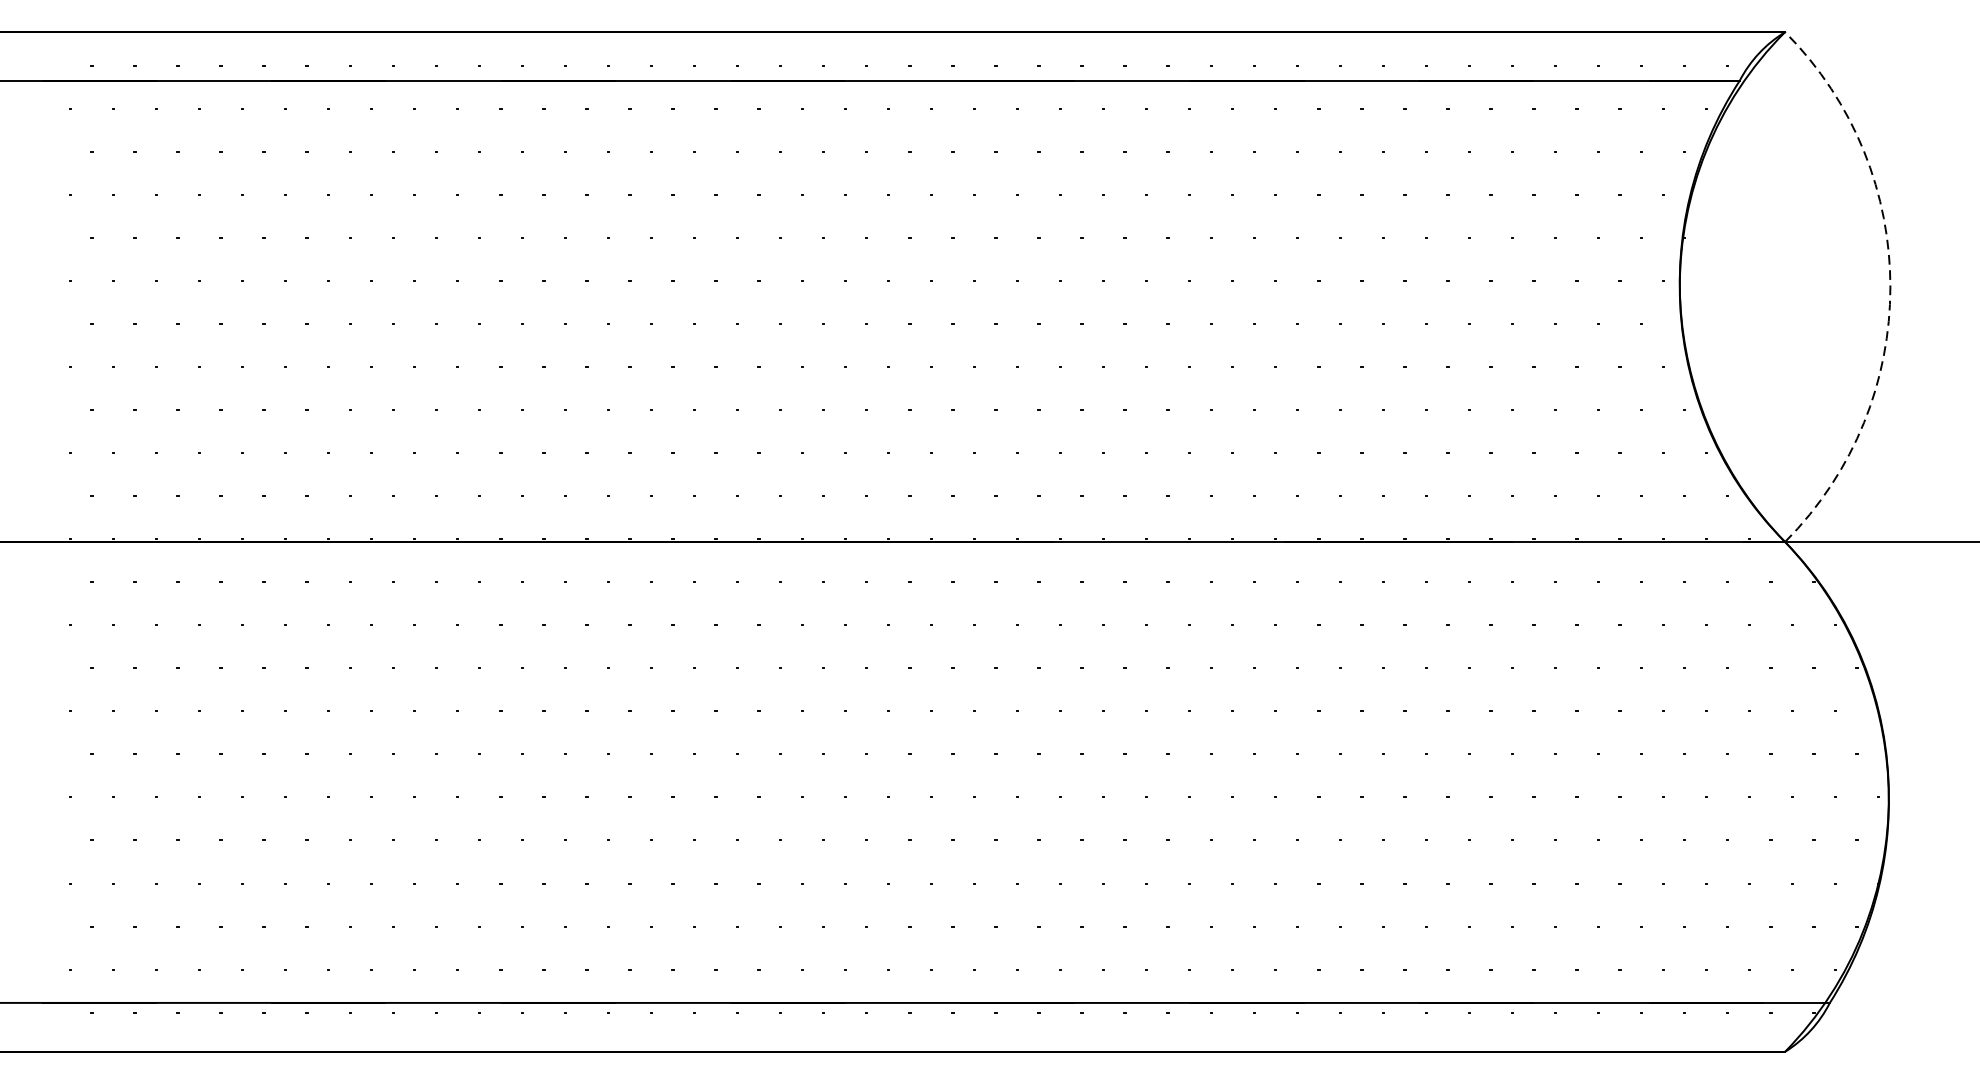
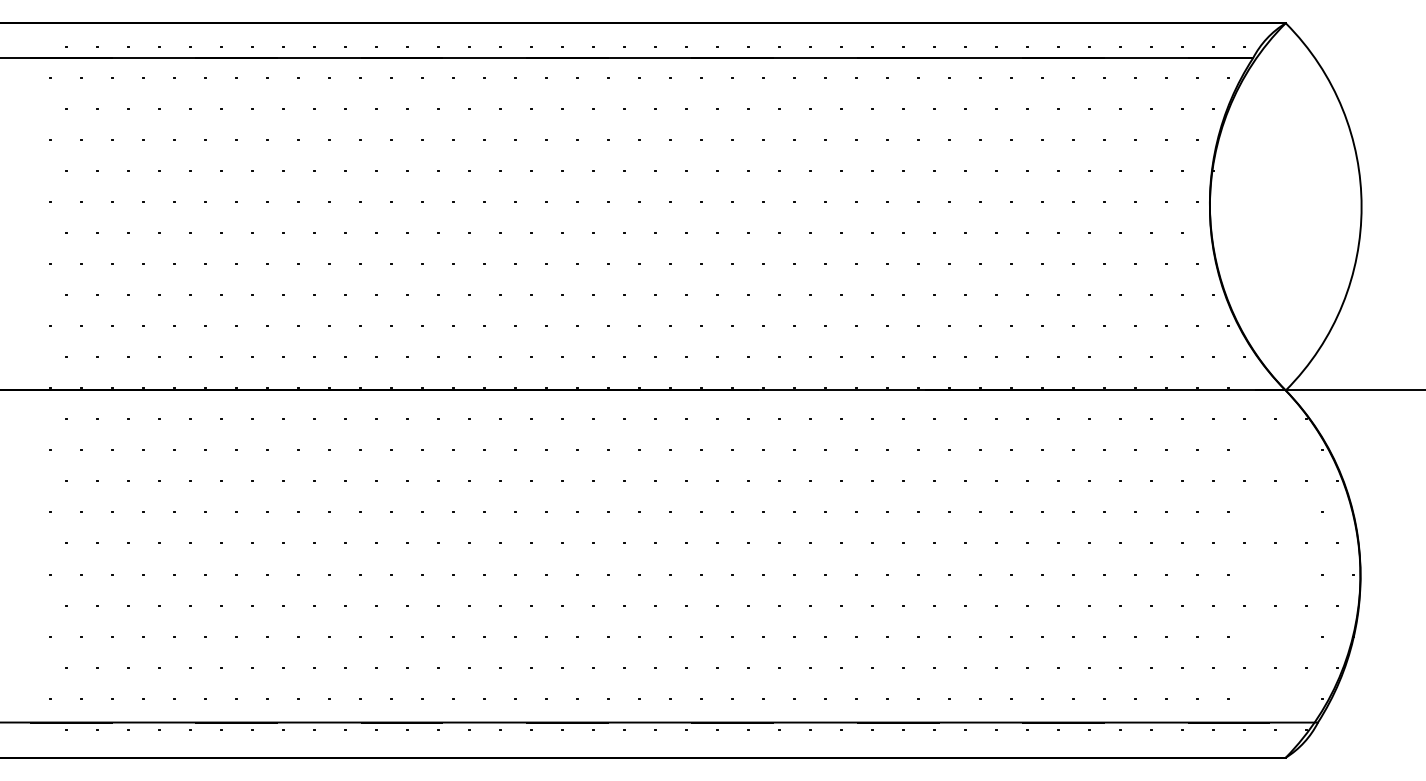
arc: (1890, 286) -> (1361, 206), dashed -> solid

